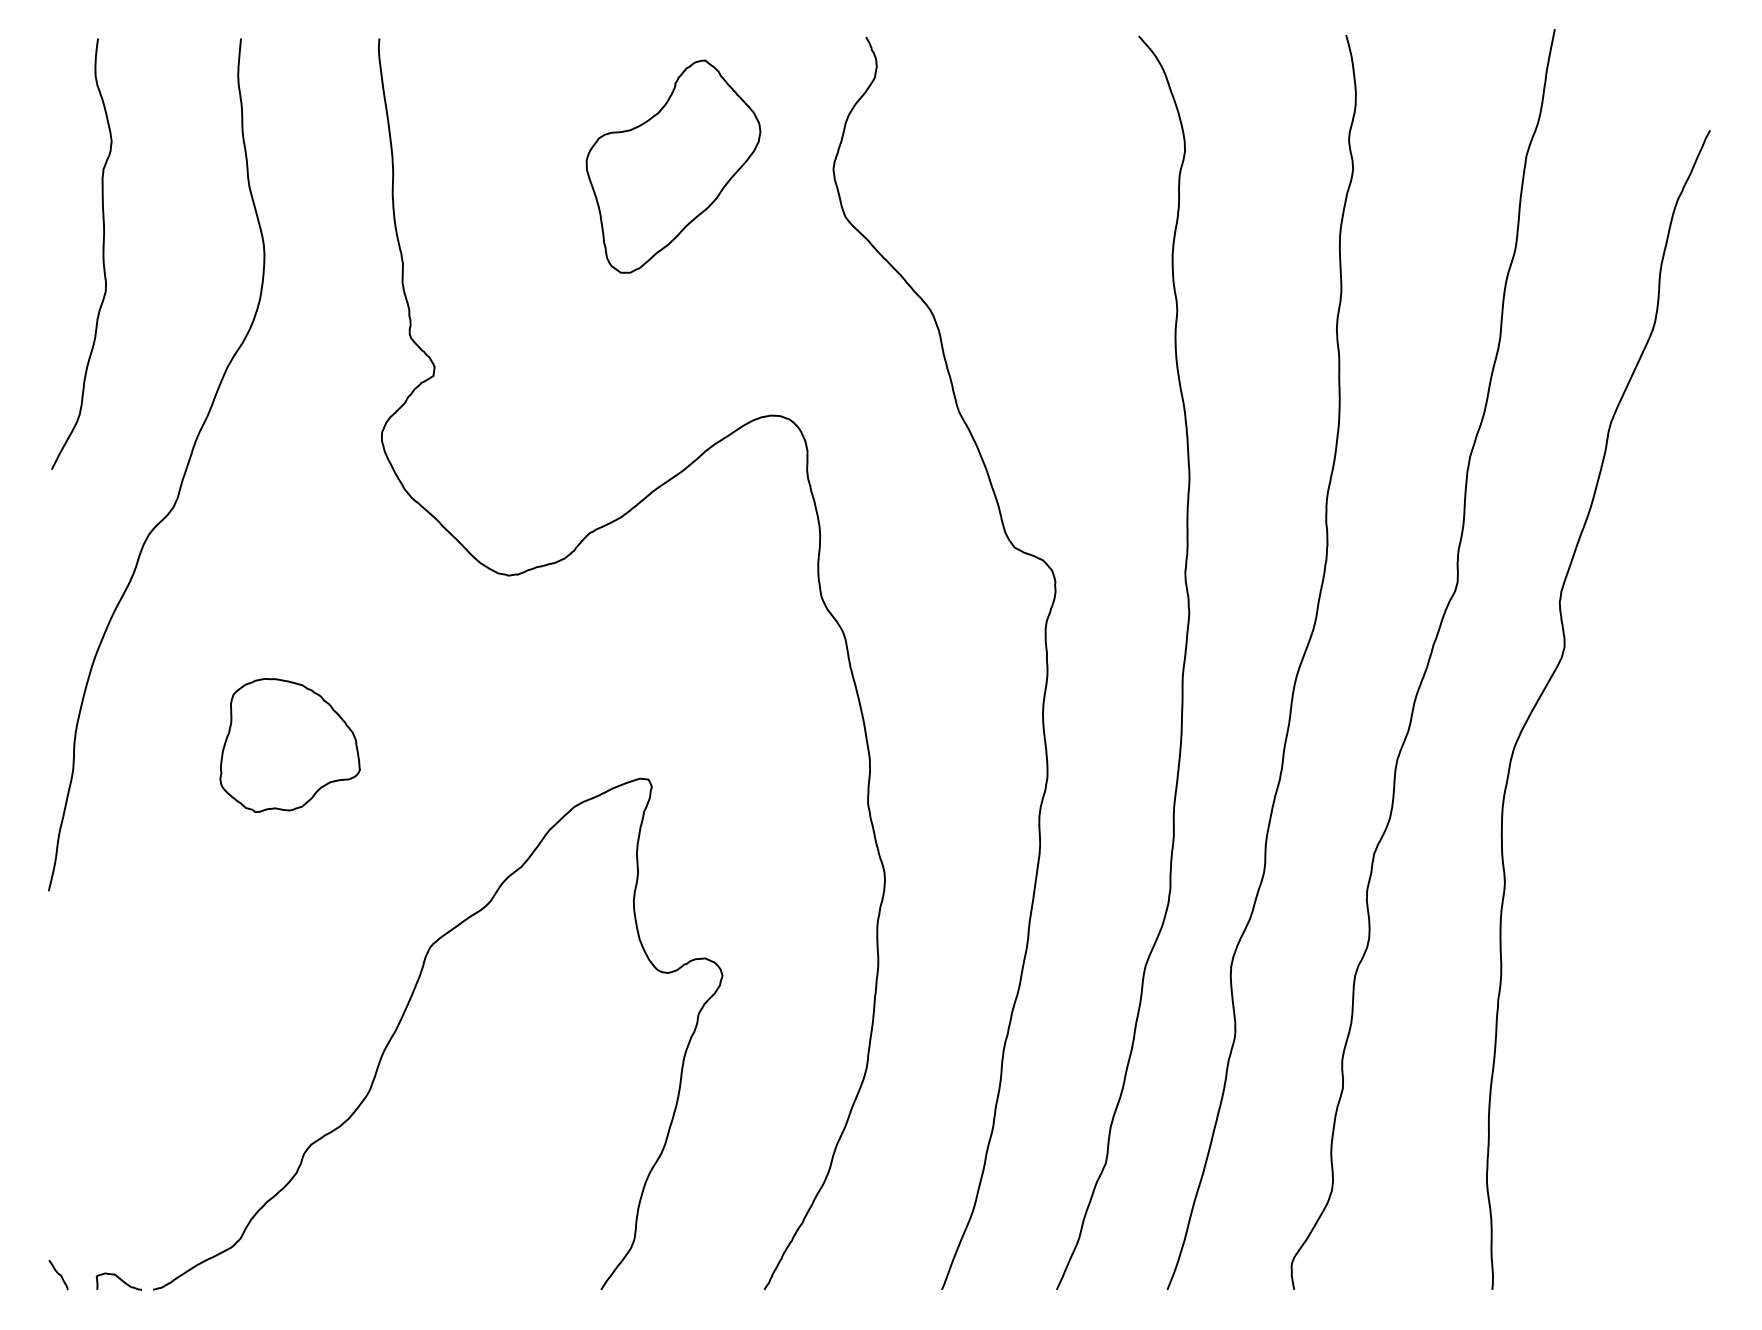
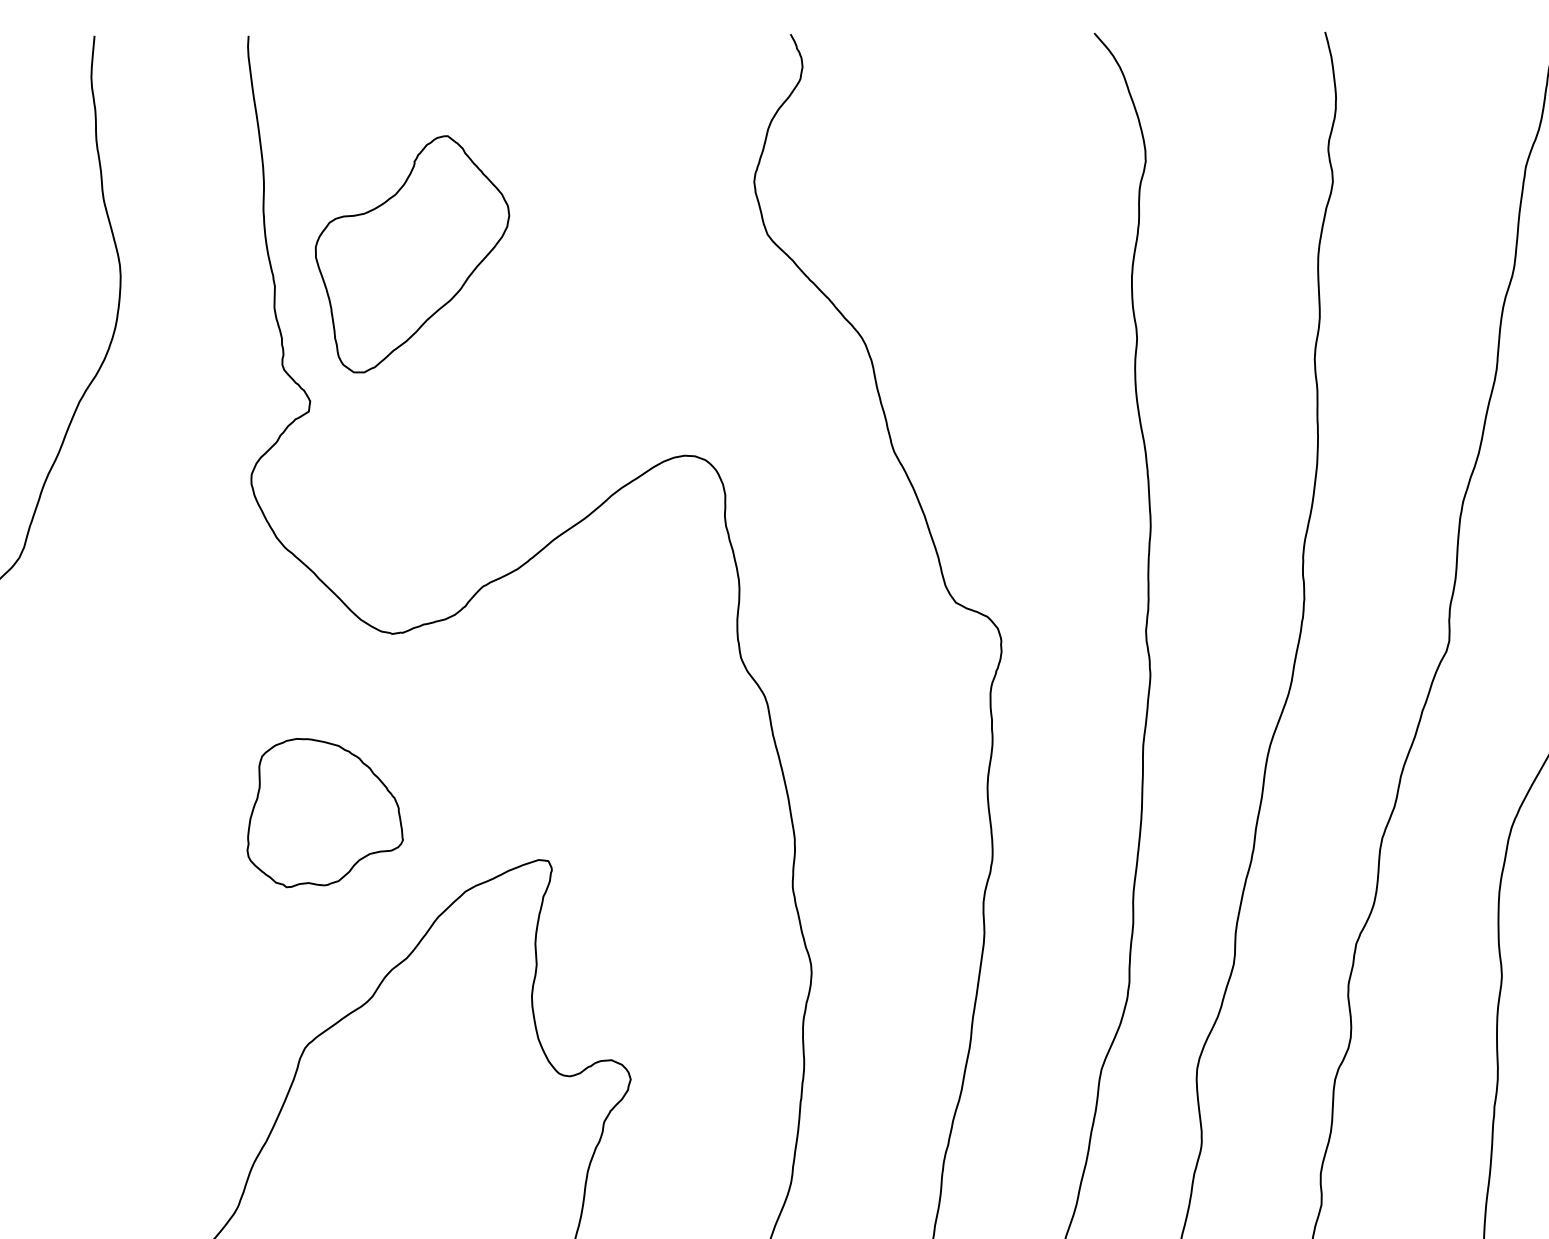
part: (673, 166) -> (412, 254), moved
part: (289, 745) -> (324, 813), moved

